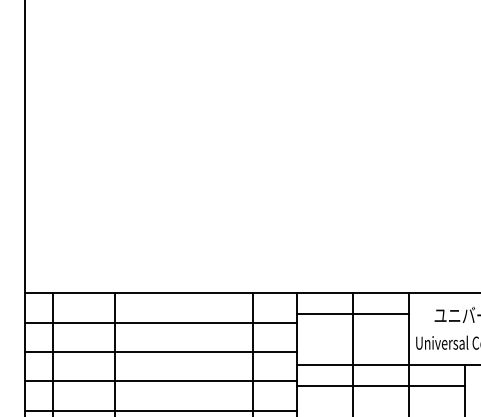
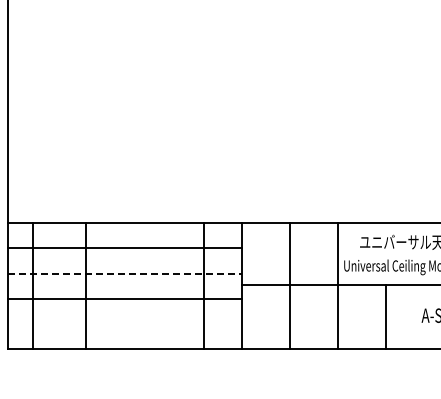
line: (352, 314) -> (289, 241), removed
line: (161, 351) -> (125, 273), solid -> dashed
line: (380, 385) -> (313, 302), removed
line: (161, 410) -> (125, 323), removed

